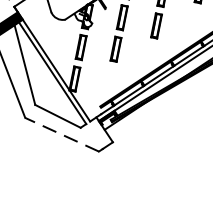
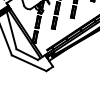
line: (60, 133) -> (28, 62), dashed -> solid

